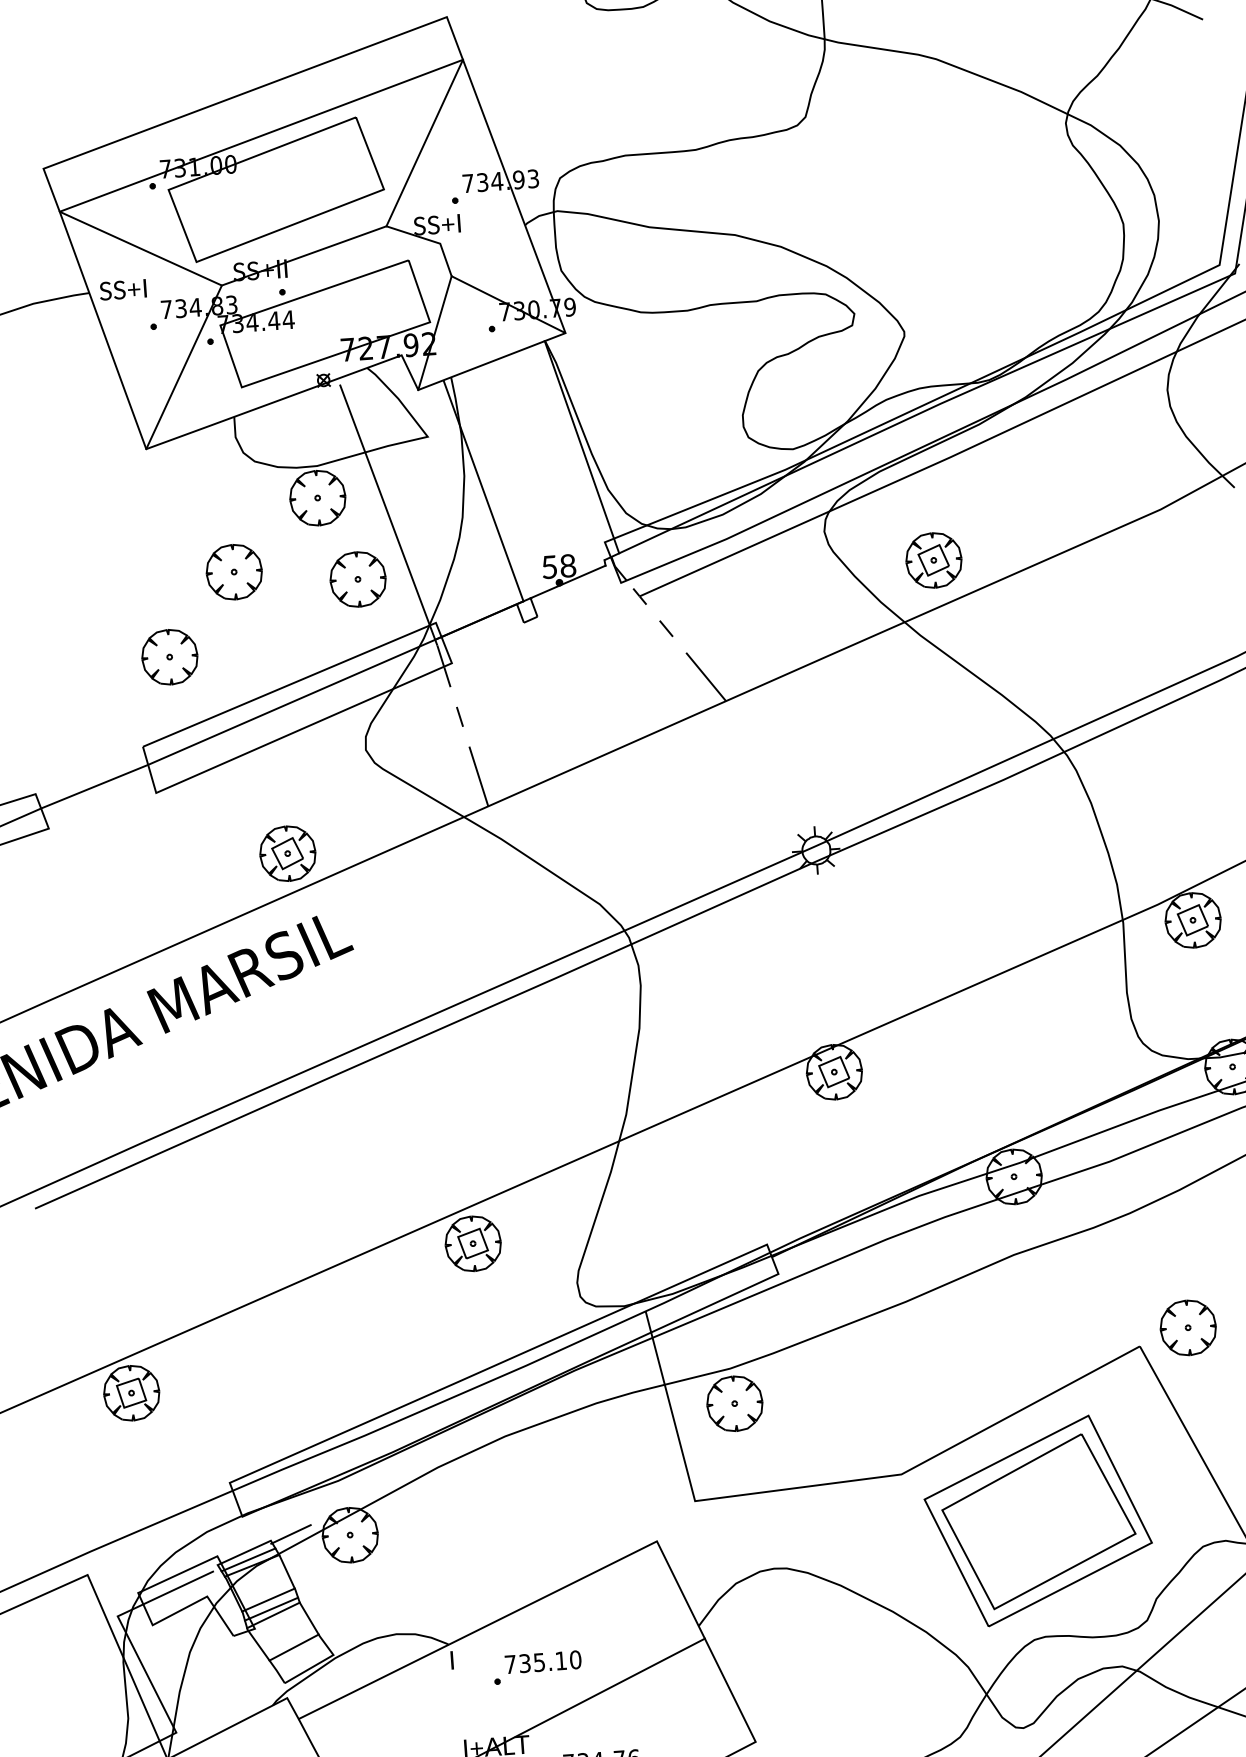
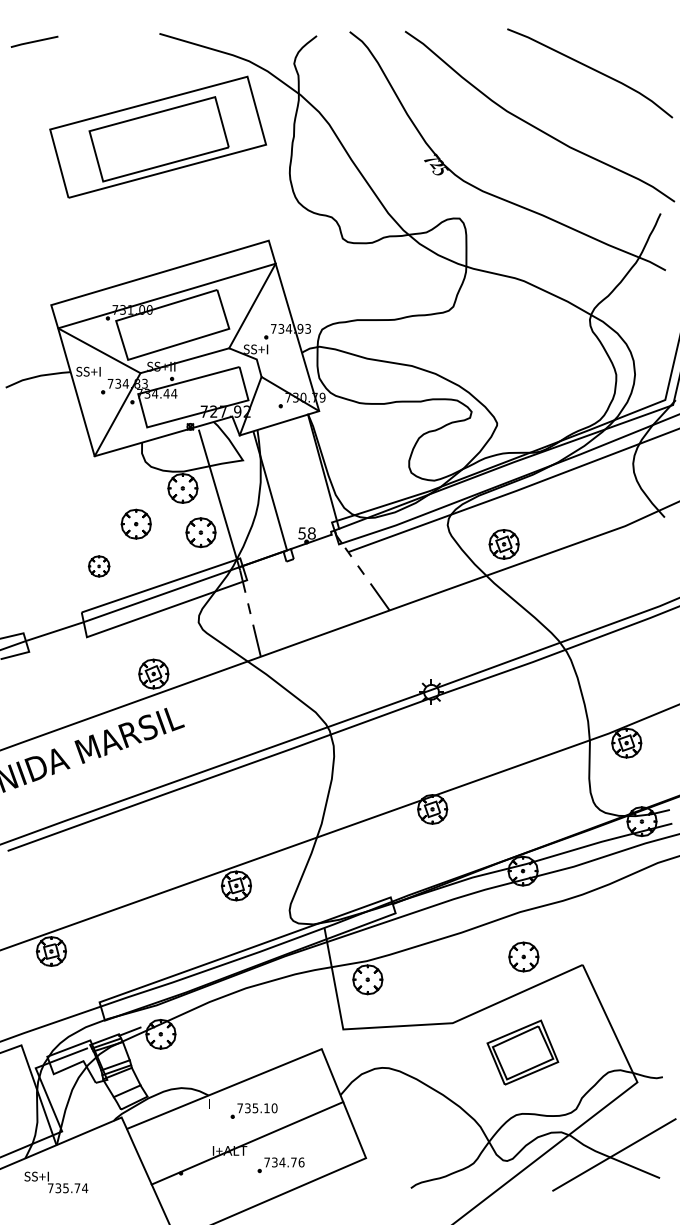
part: (168, 657) -> (98, 566), size x0.7
part: (1187, 1326) -> (523, 956), moved
part: (1037, 1520) -> (522, 1052), size x0.6

